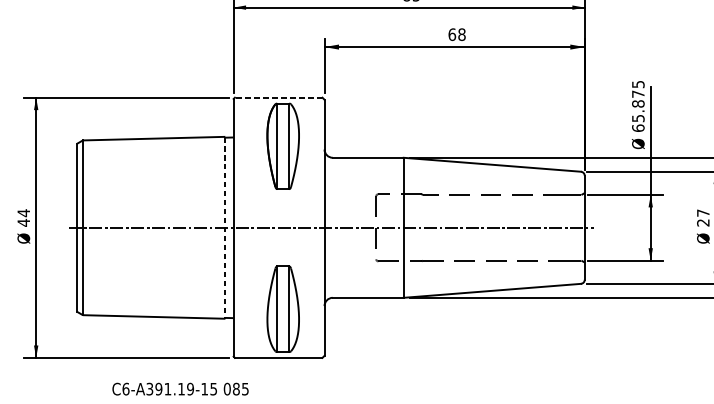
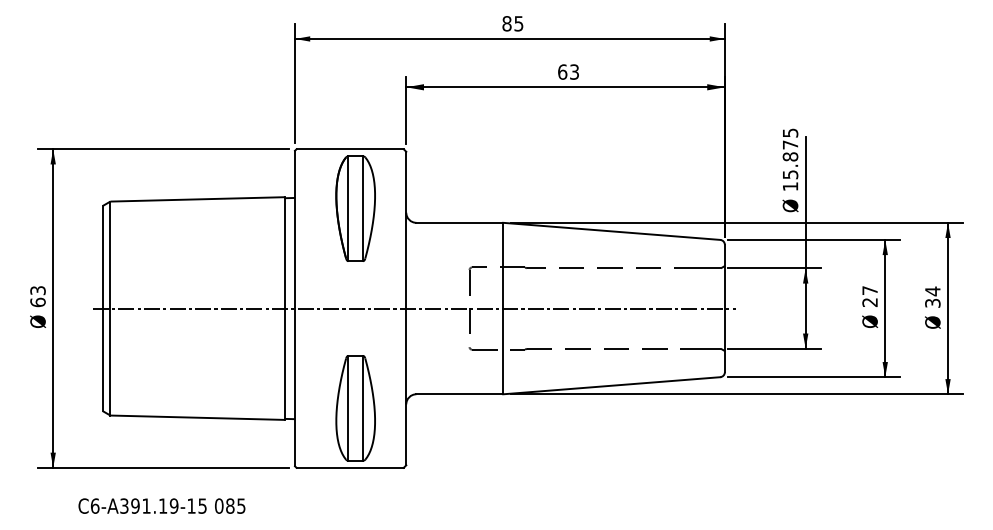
text: (461, 34) -> (574, 71), 68 -> 63
line: (278, 97) -> (350, 149), dashed -> solid
text: (638, 128) -> (790, 186), 65.875 -> 15.875
text: (23, 217) -> (37, 296), 44 -> 63
line: (225, 228) -> (284, 309), dashed -> solid
text: (180, 388) -> (161, 505), moved

